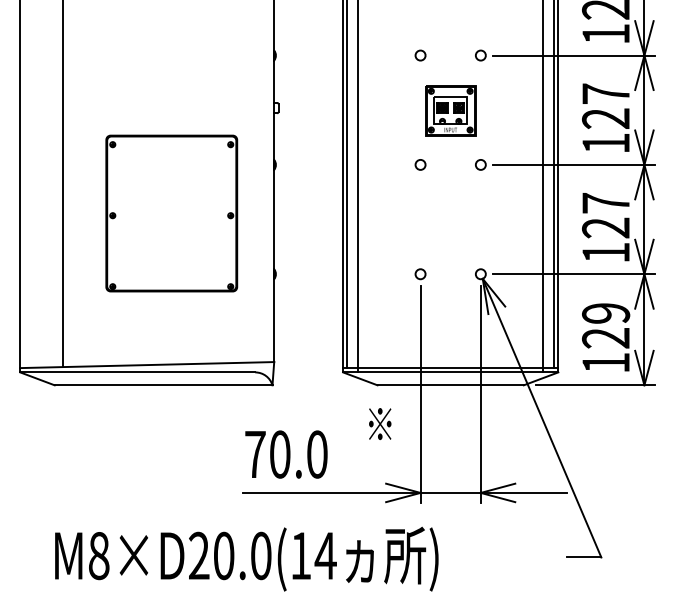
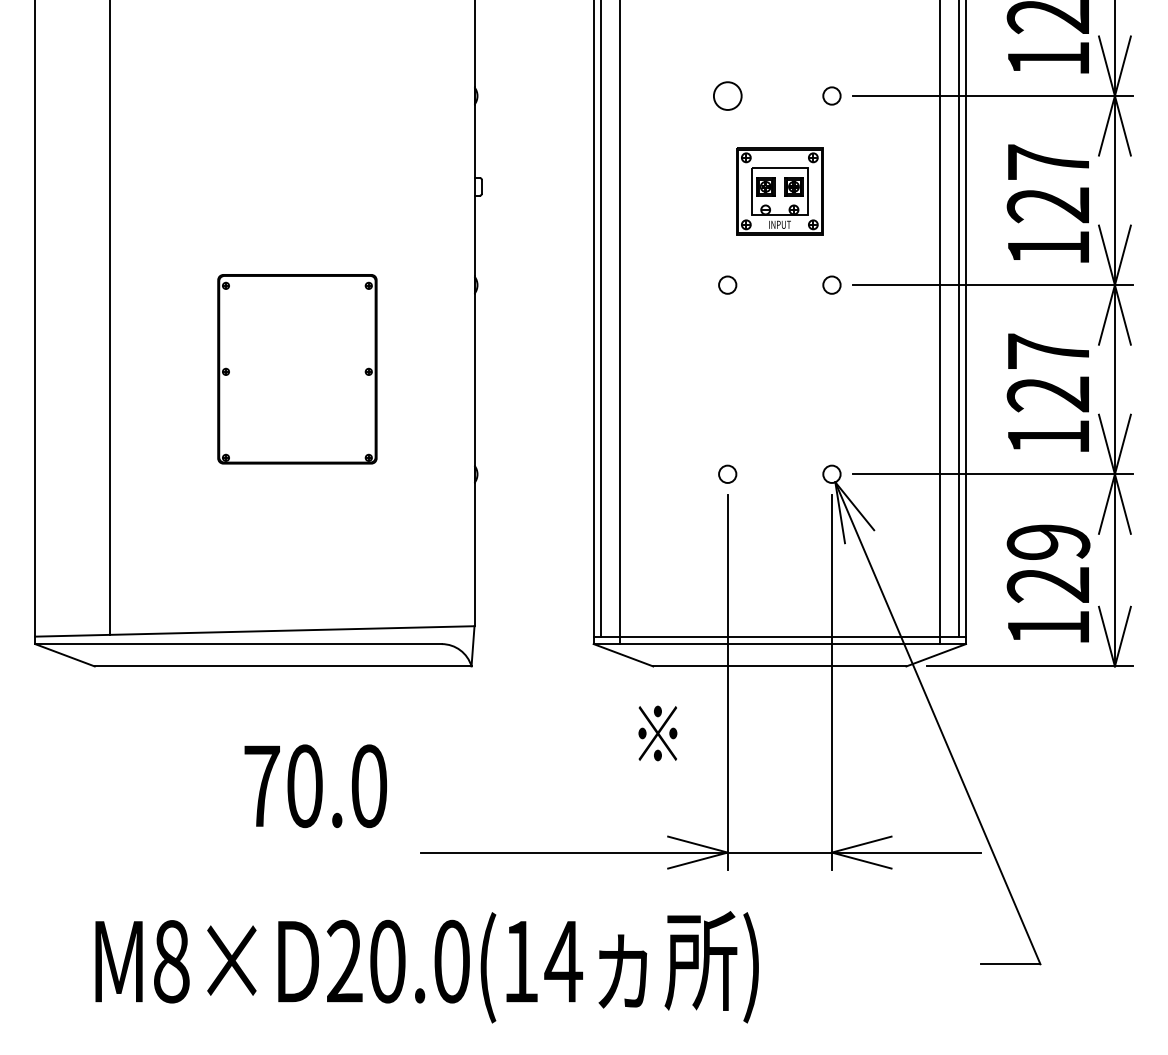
circle: (420, 55) -> (727, 95), size x1.6
part: (171, 213) -> (296, 369), size x0.7
text: (286, 454) -> (315, 786), moved

